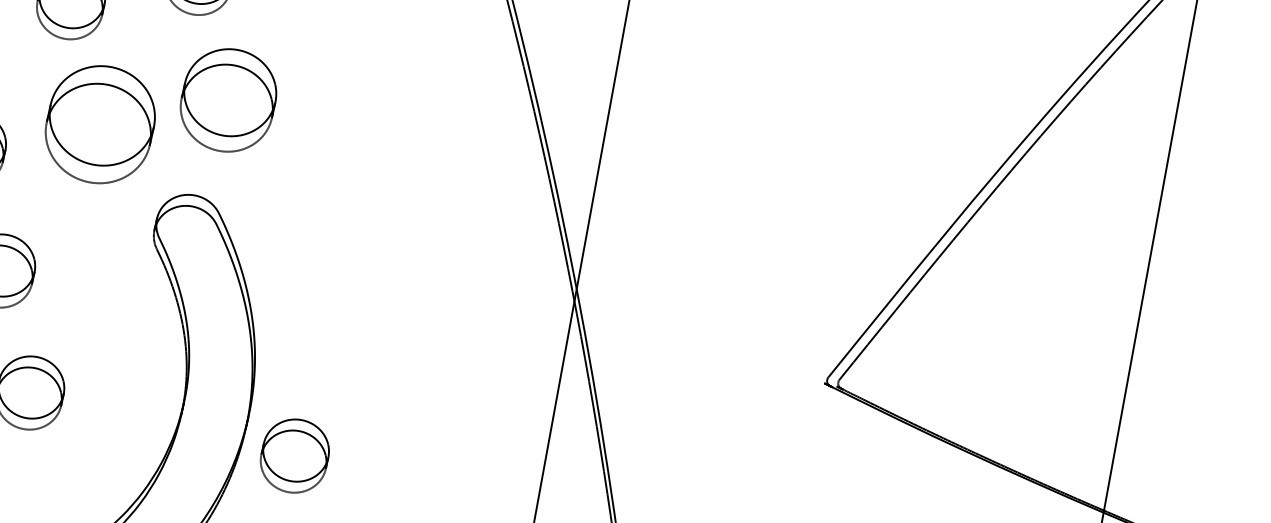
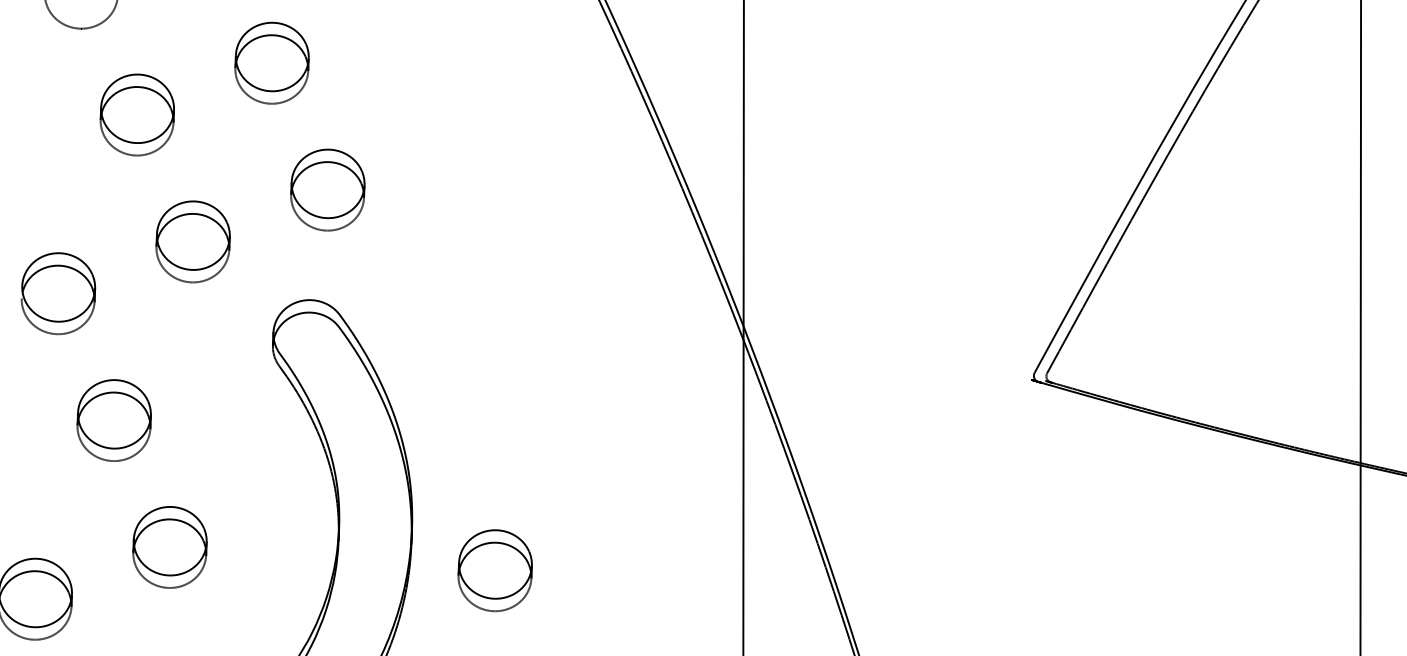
part: (228, 99) -> (327, 189), size x0.71
part: (99, 124) -> (192, 241), size x0.62
part: (294, 455) -> (494, 570), moved

